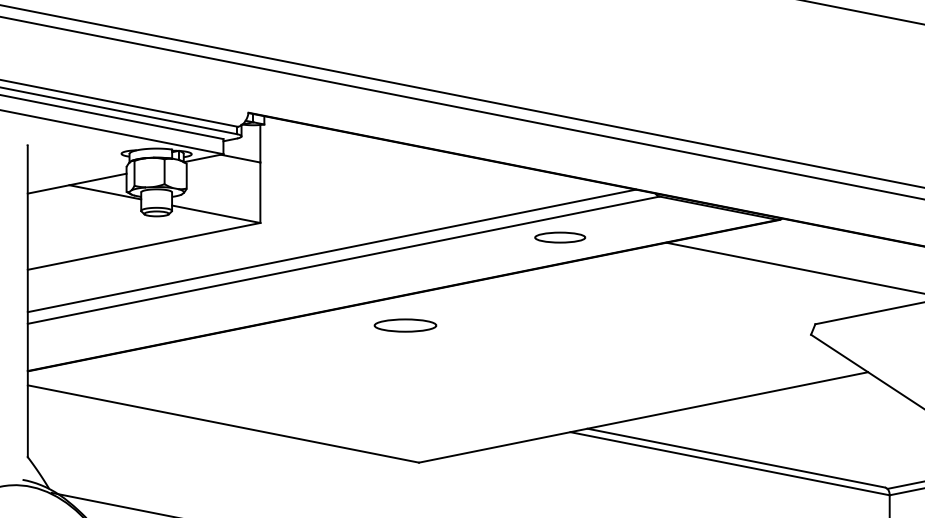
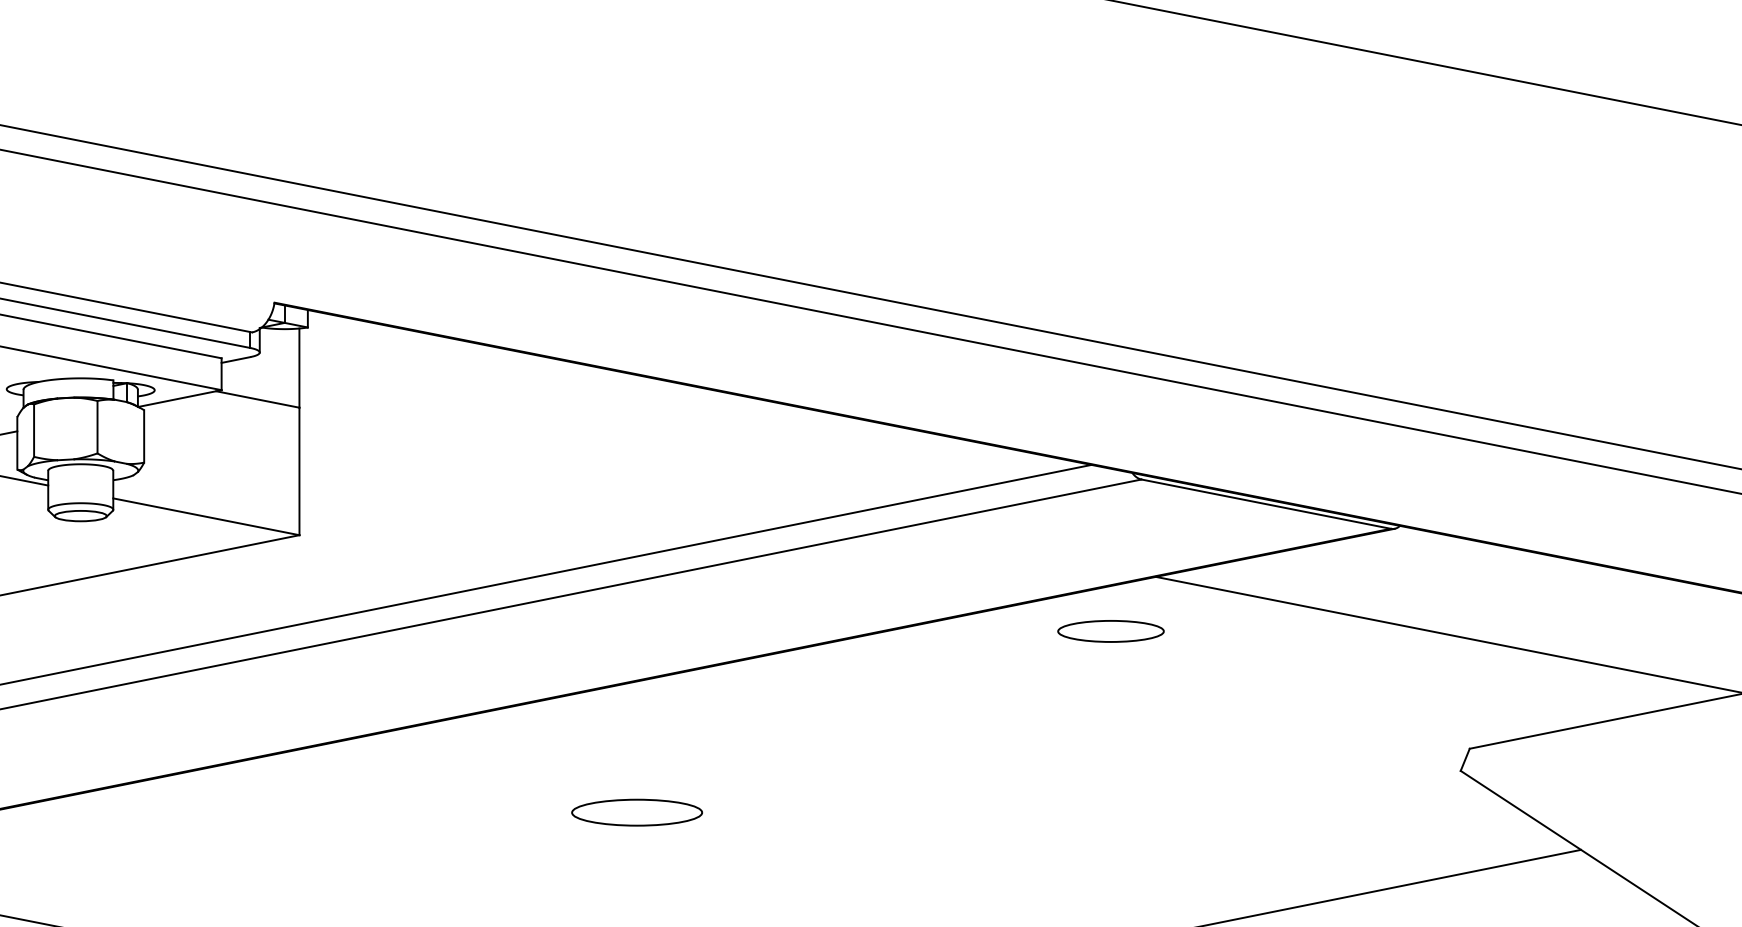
part: (560, 237) -> (1111, 631), moved
part: (405, 325) -> (637, 812), moved

